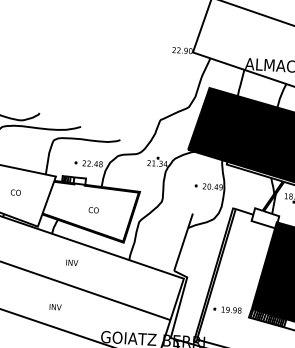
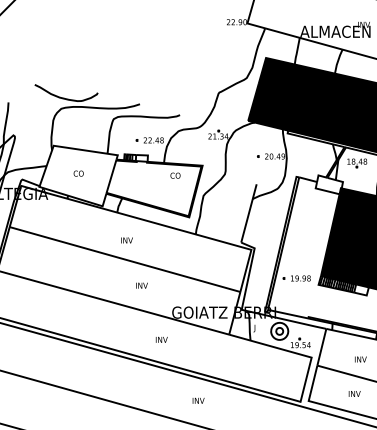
text: (93, 210) -> (175, 175), moved
text: (71, 262) -> (126, 240), moved
text: (55, 306) -> (141, 285), moved

